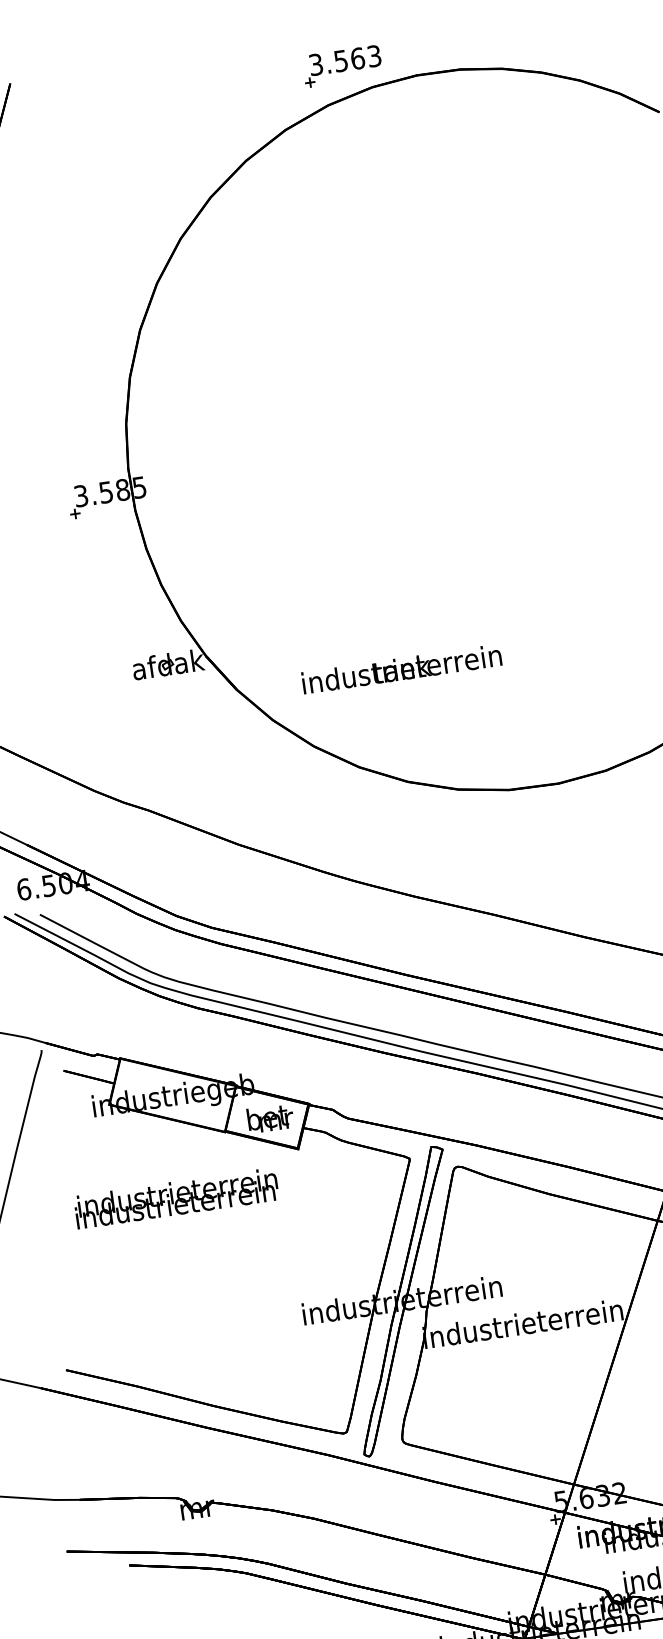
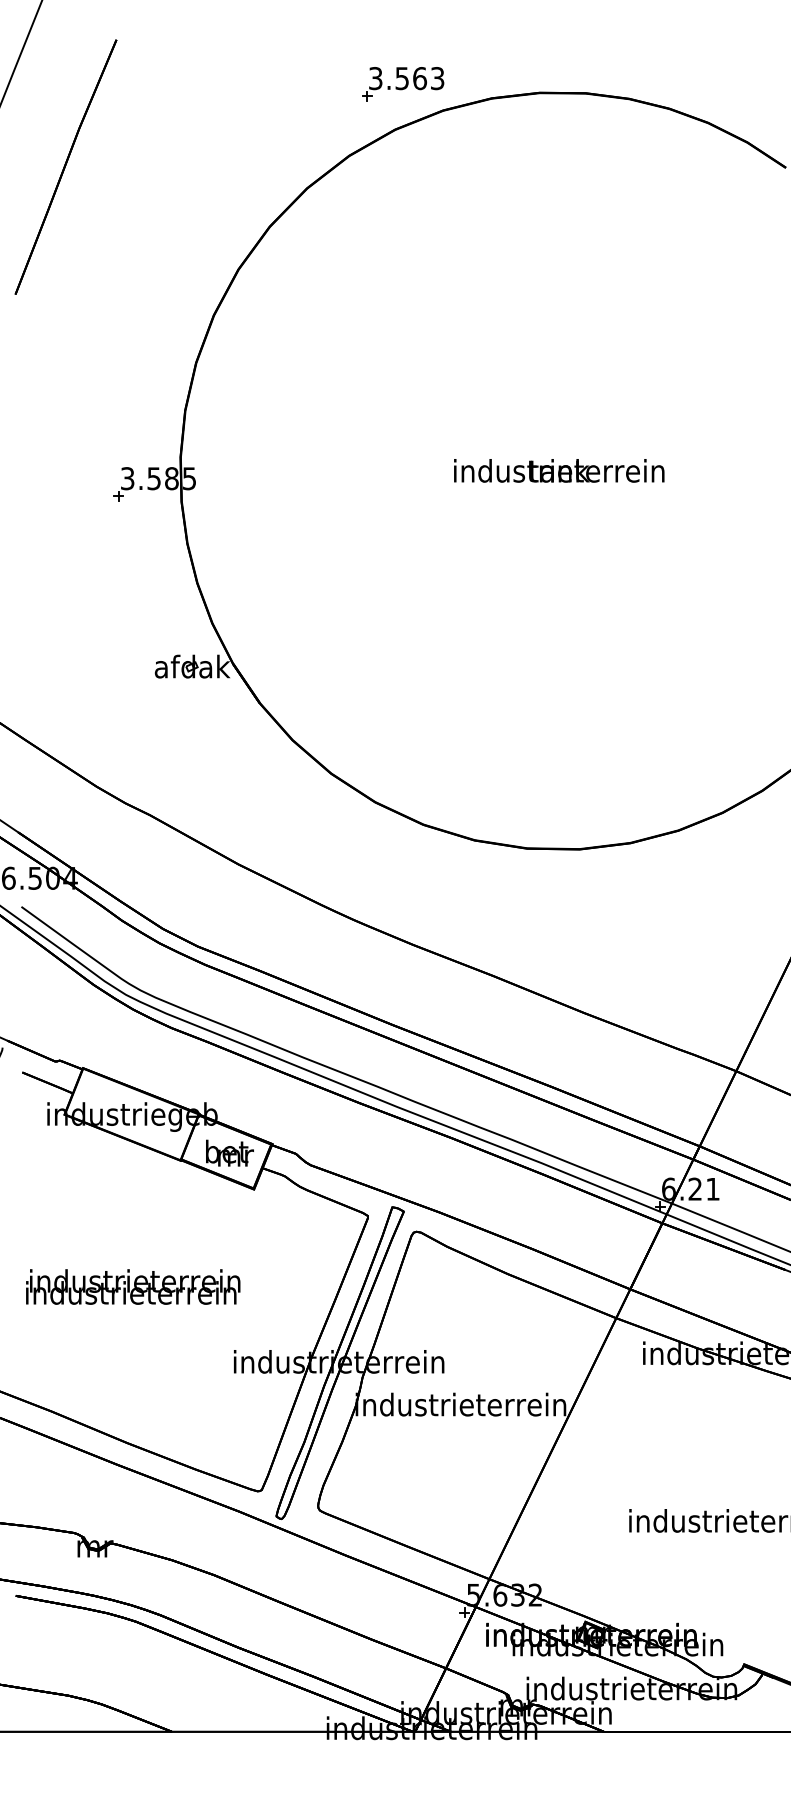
part: (343, 66) -> (403, 84), moved
text: (402, 668) -> (559, 470), moved
text: (176, 1197) -> (133, 1286), moved

